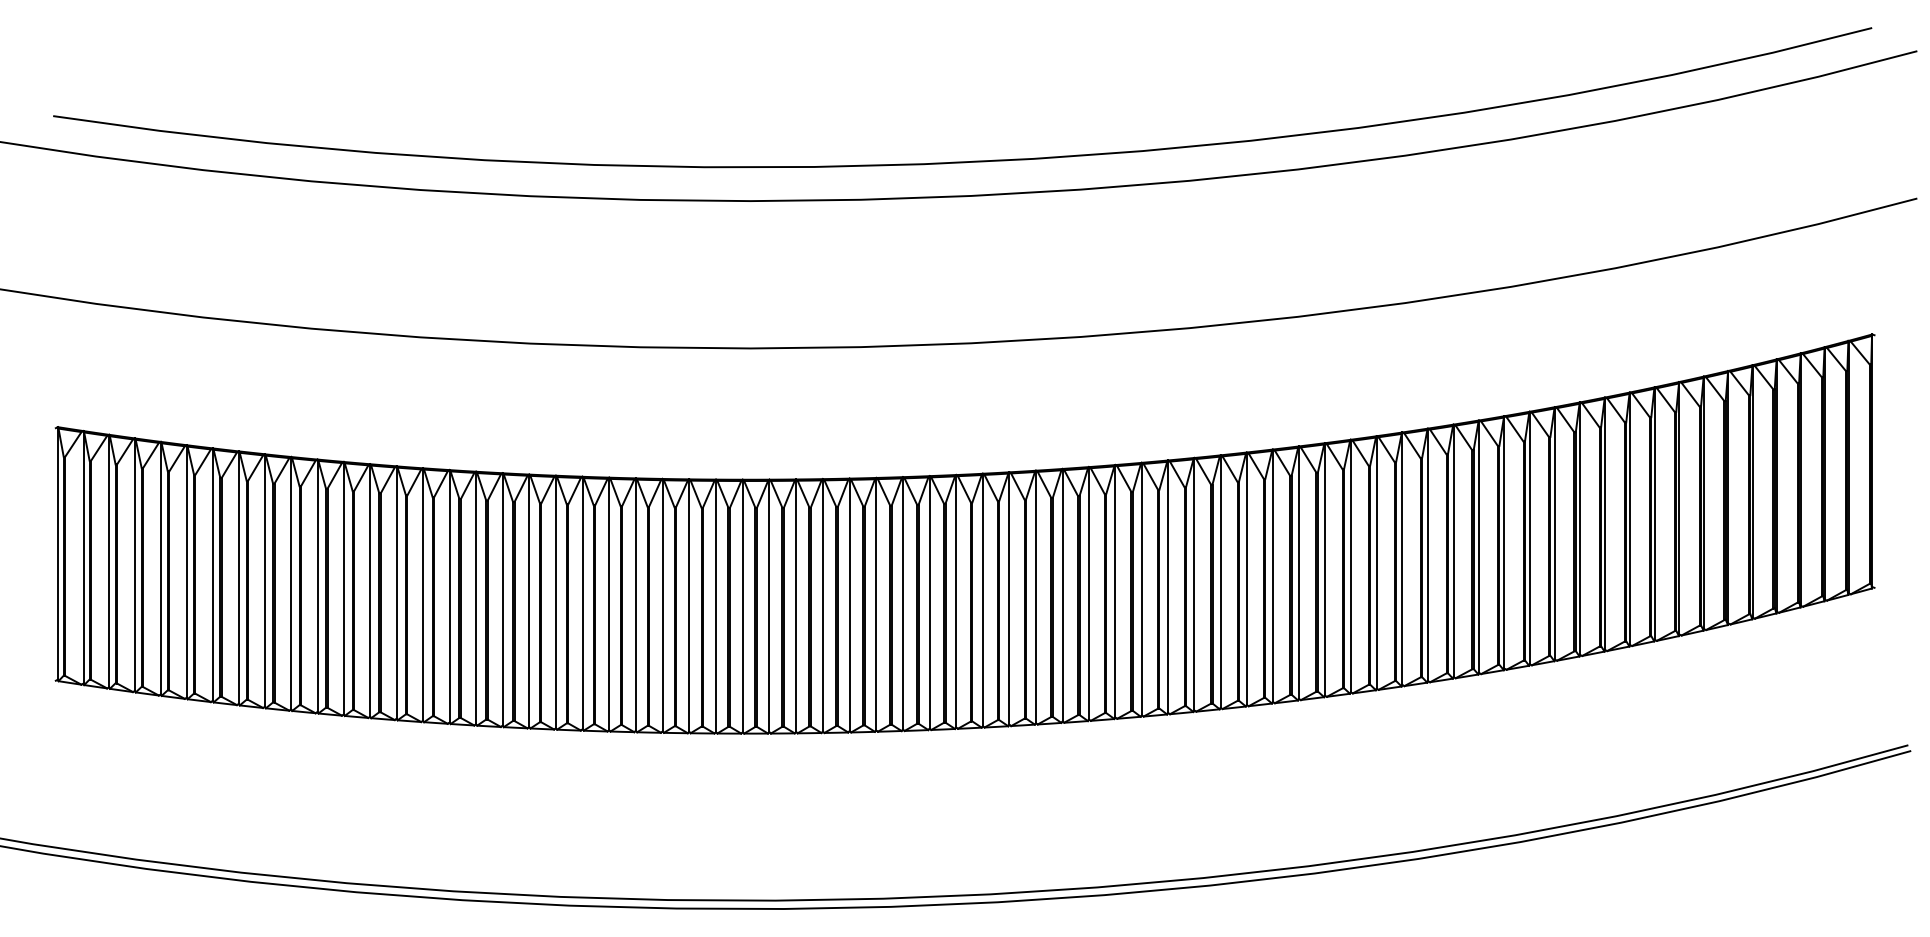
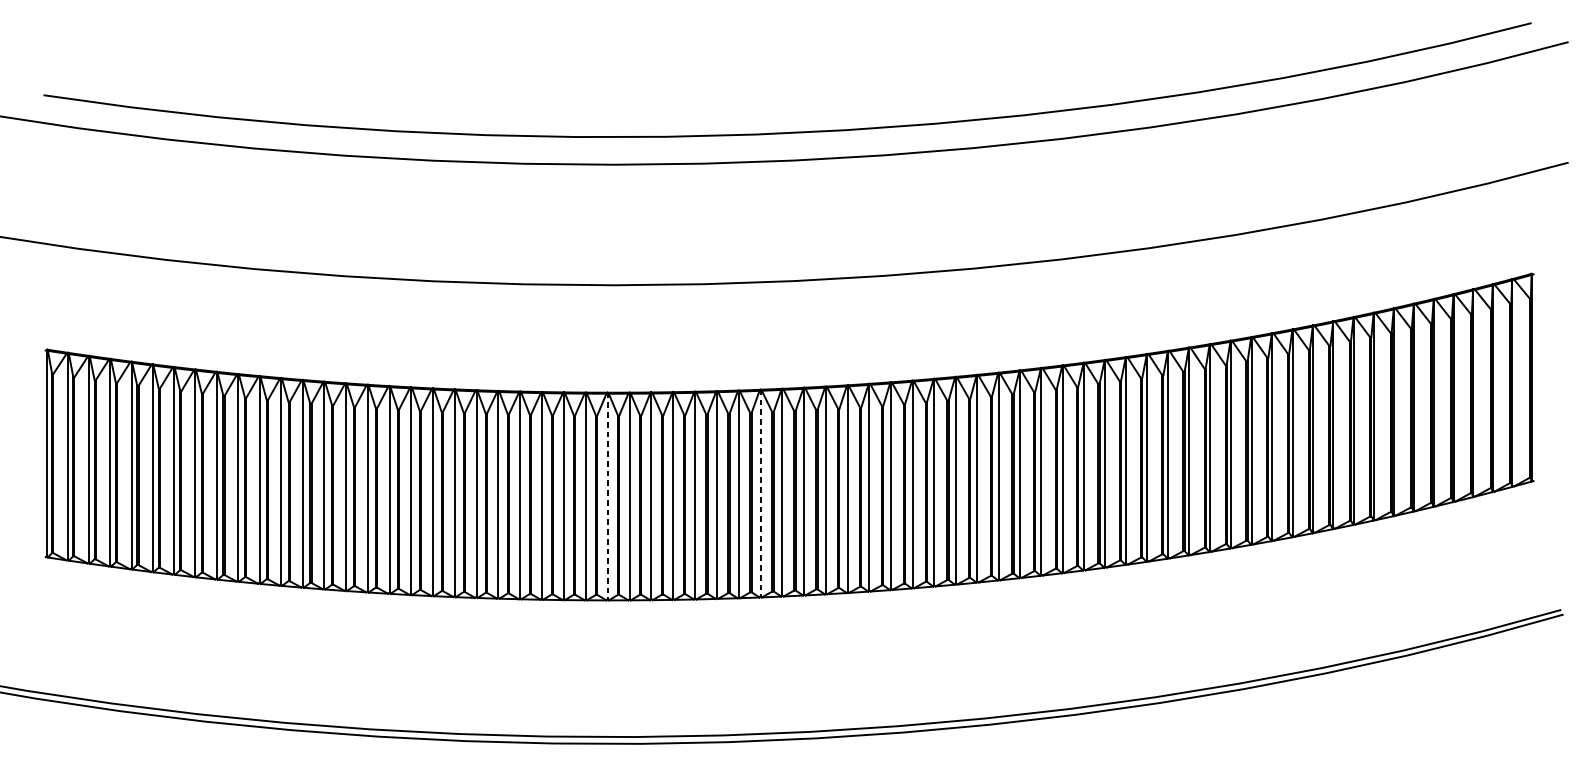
line: (929, 602) -> (760, 493), solid -> dashed
line: (742, 606) -> (607, 496), solid -> dashed

